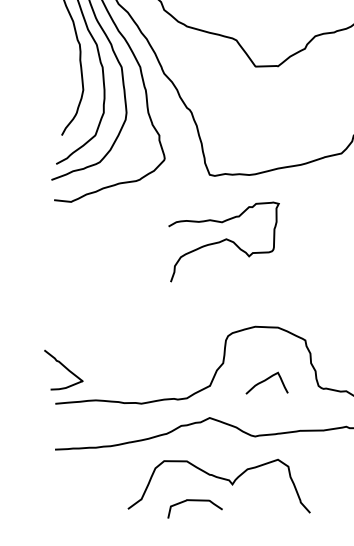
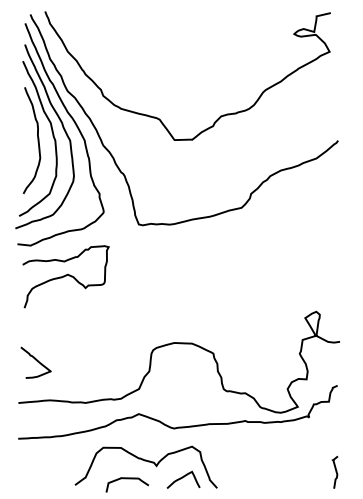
curve: (223, 241) -> (65, 276), moved
curve: (64, 368) -> (36, 361), moved
curve: (265, 381) -> (182, 478), moved

